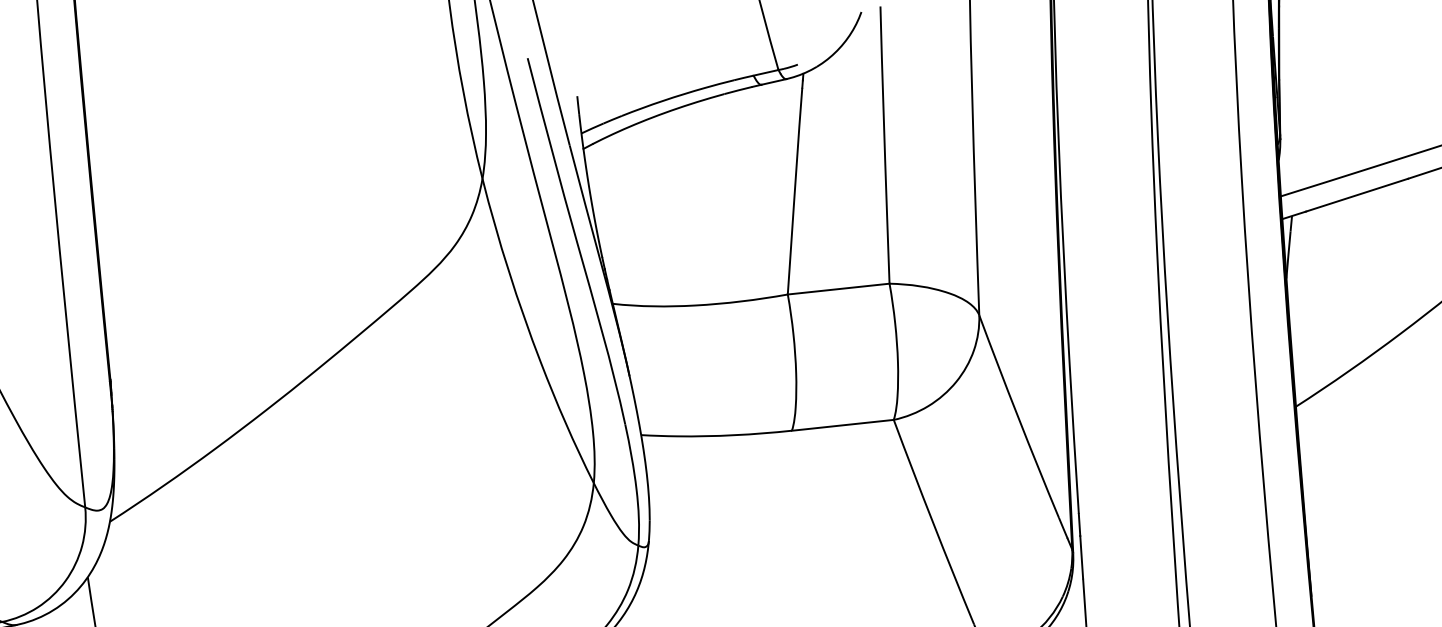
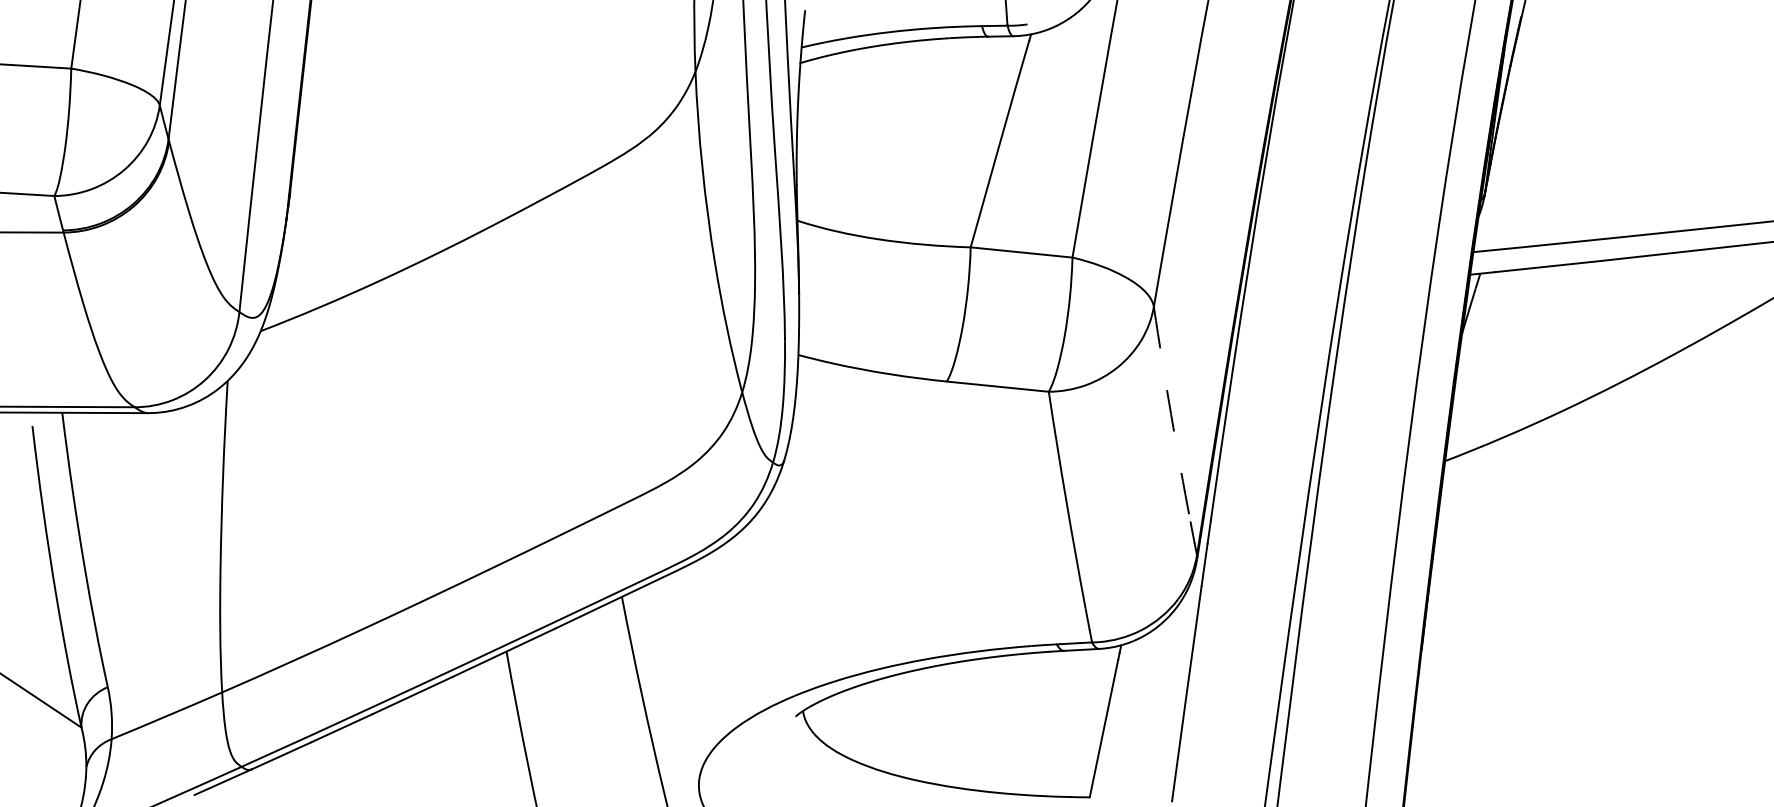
arc: (1018, 417) -> (1171, 414), solid -> dashed

